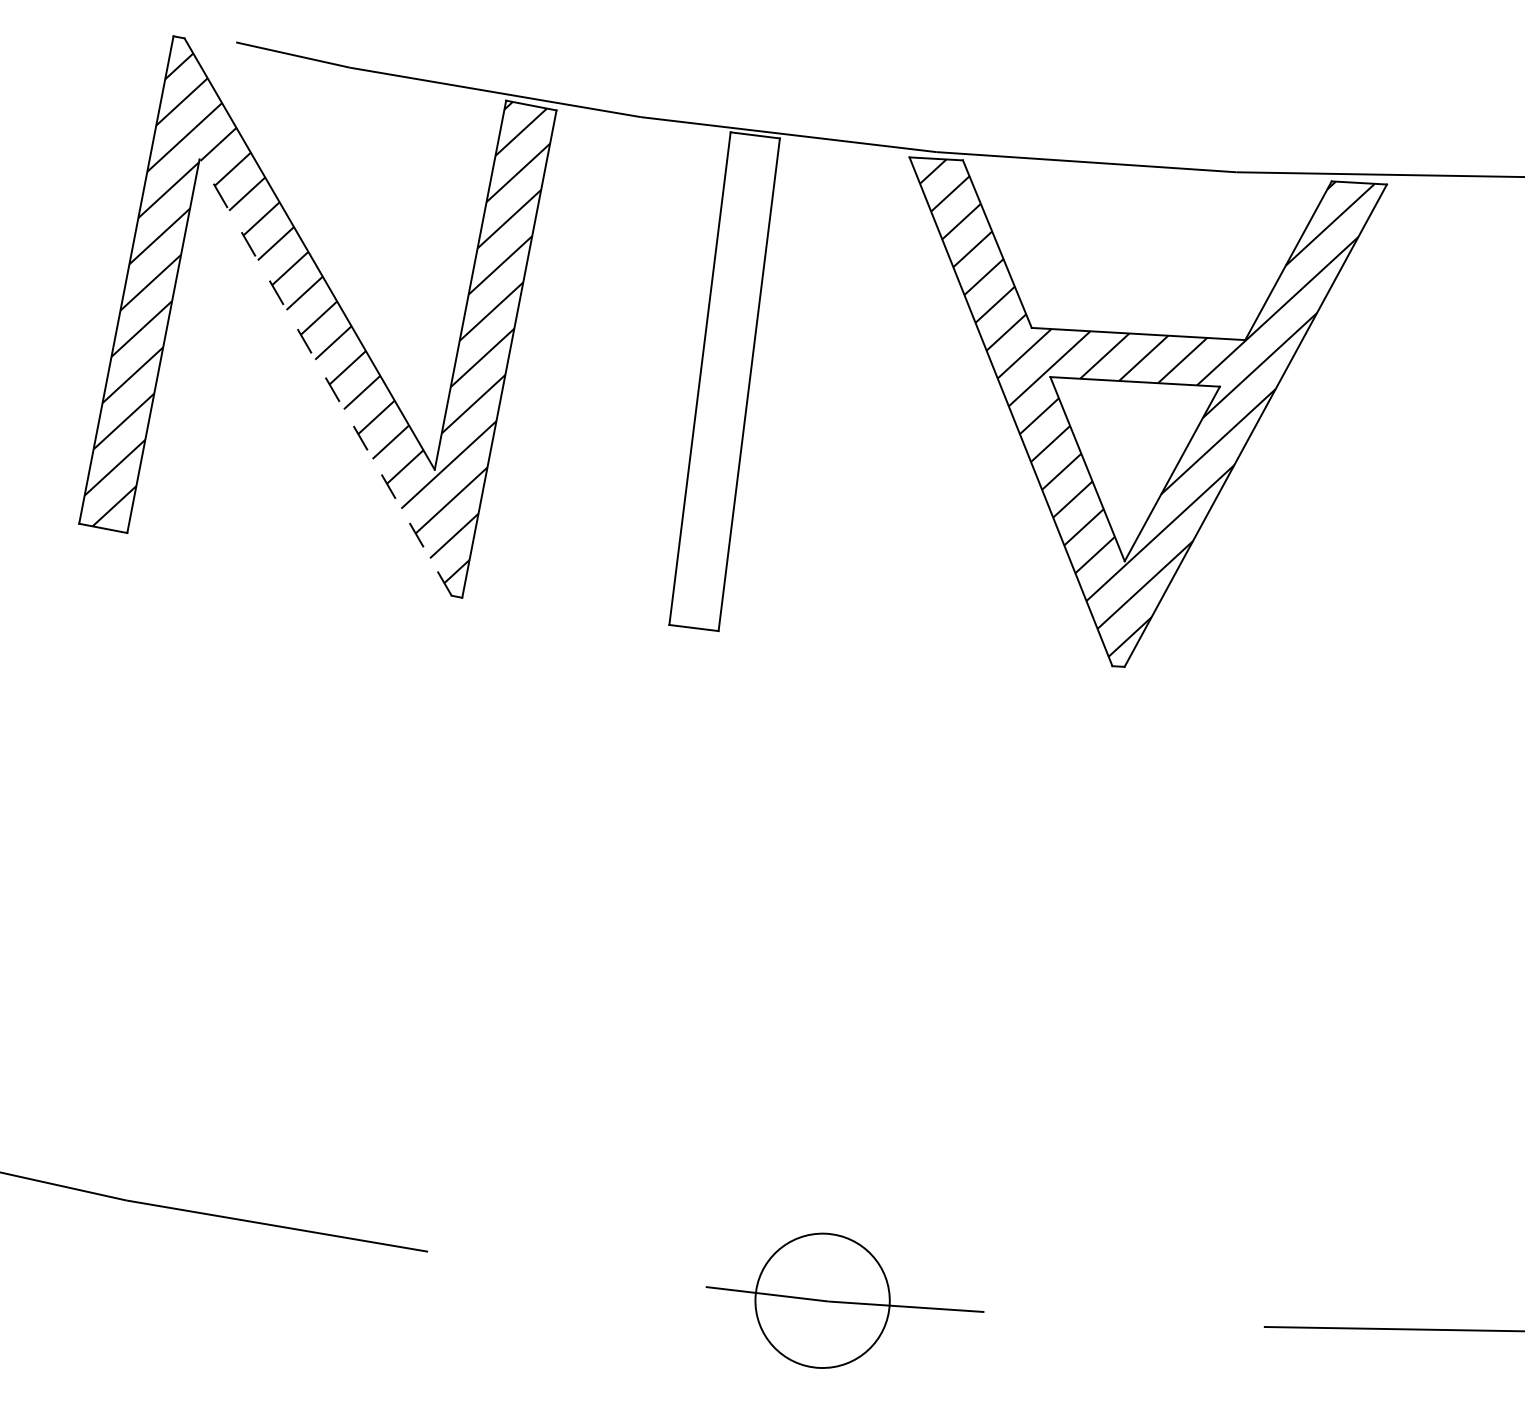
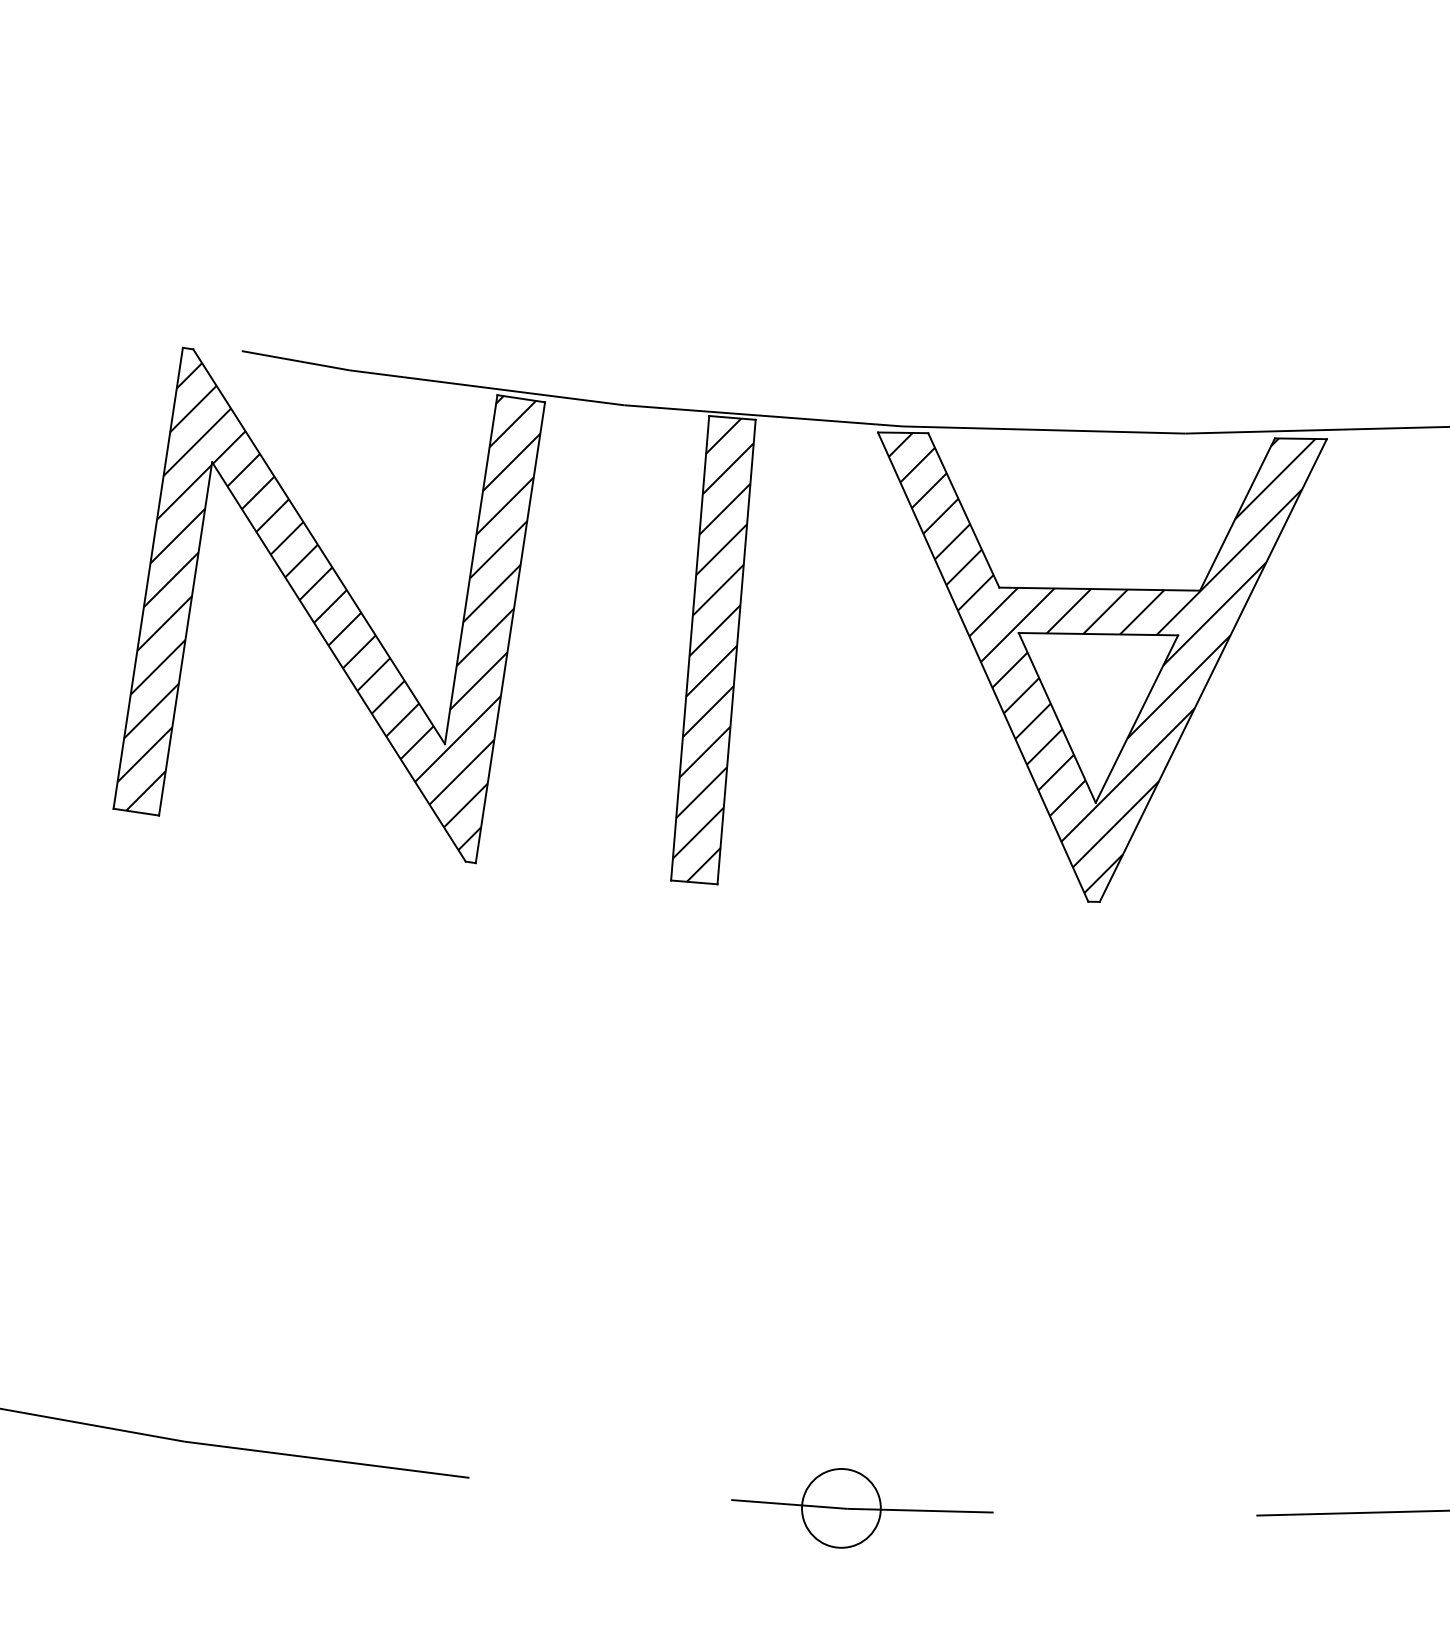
line: (325, 377) -> (338, 661), dashed -> solid
hatch: (723, 380) -> (712, 649), added
circle: (822, 1299) -> (841, 1507), size x0.62

